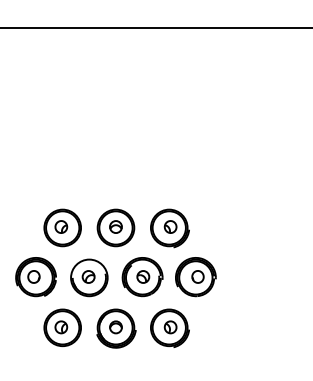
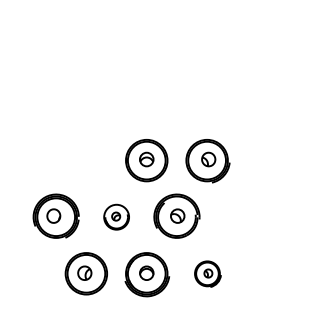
part: (62, 227) -> (86, 160), removed
part: (89, 277) -> (116, 216), size x0.6
part: (195, 277) -> (236, 216), removed
part: (169, 327) -> (207, 273), size x0.6

